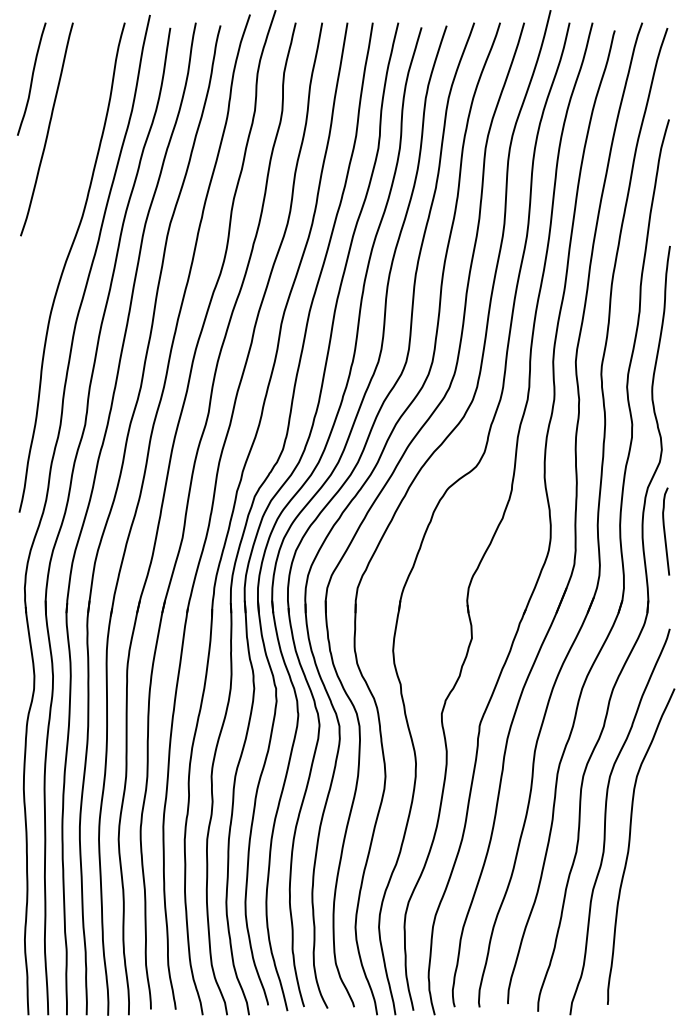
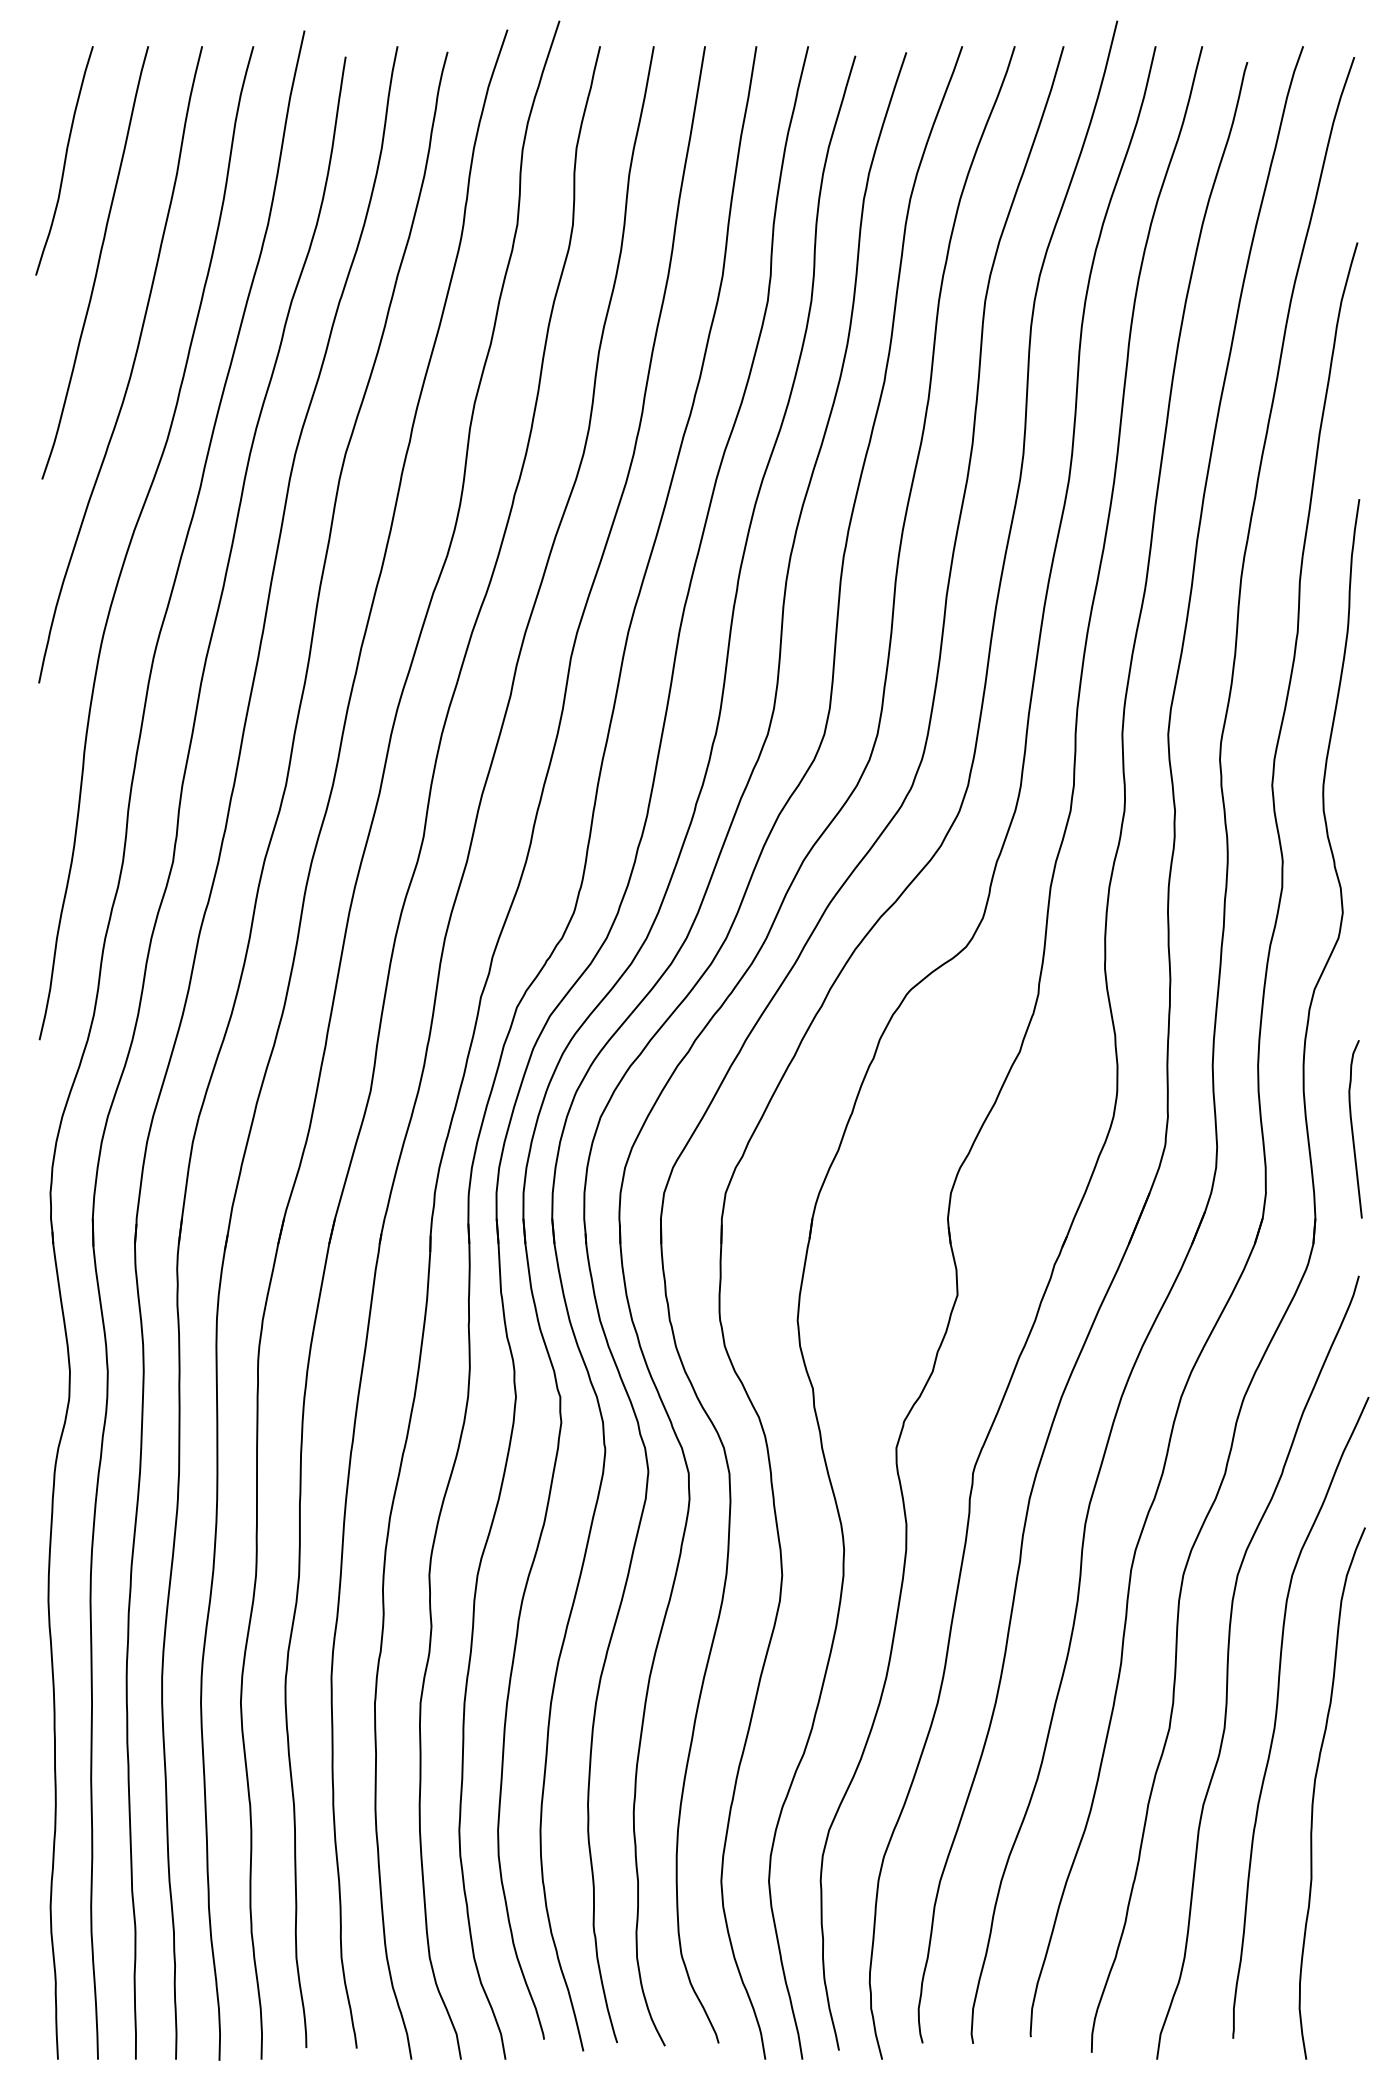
curve: (64, 179) -> (130, 364), added
curve: (665, 531) -> (1354, 1129), moved
curve: (648, 883) -> (1315, 1792), added

